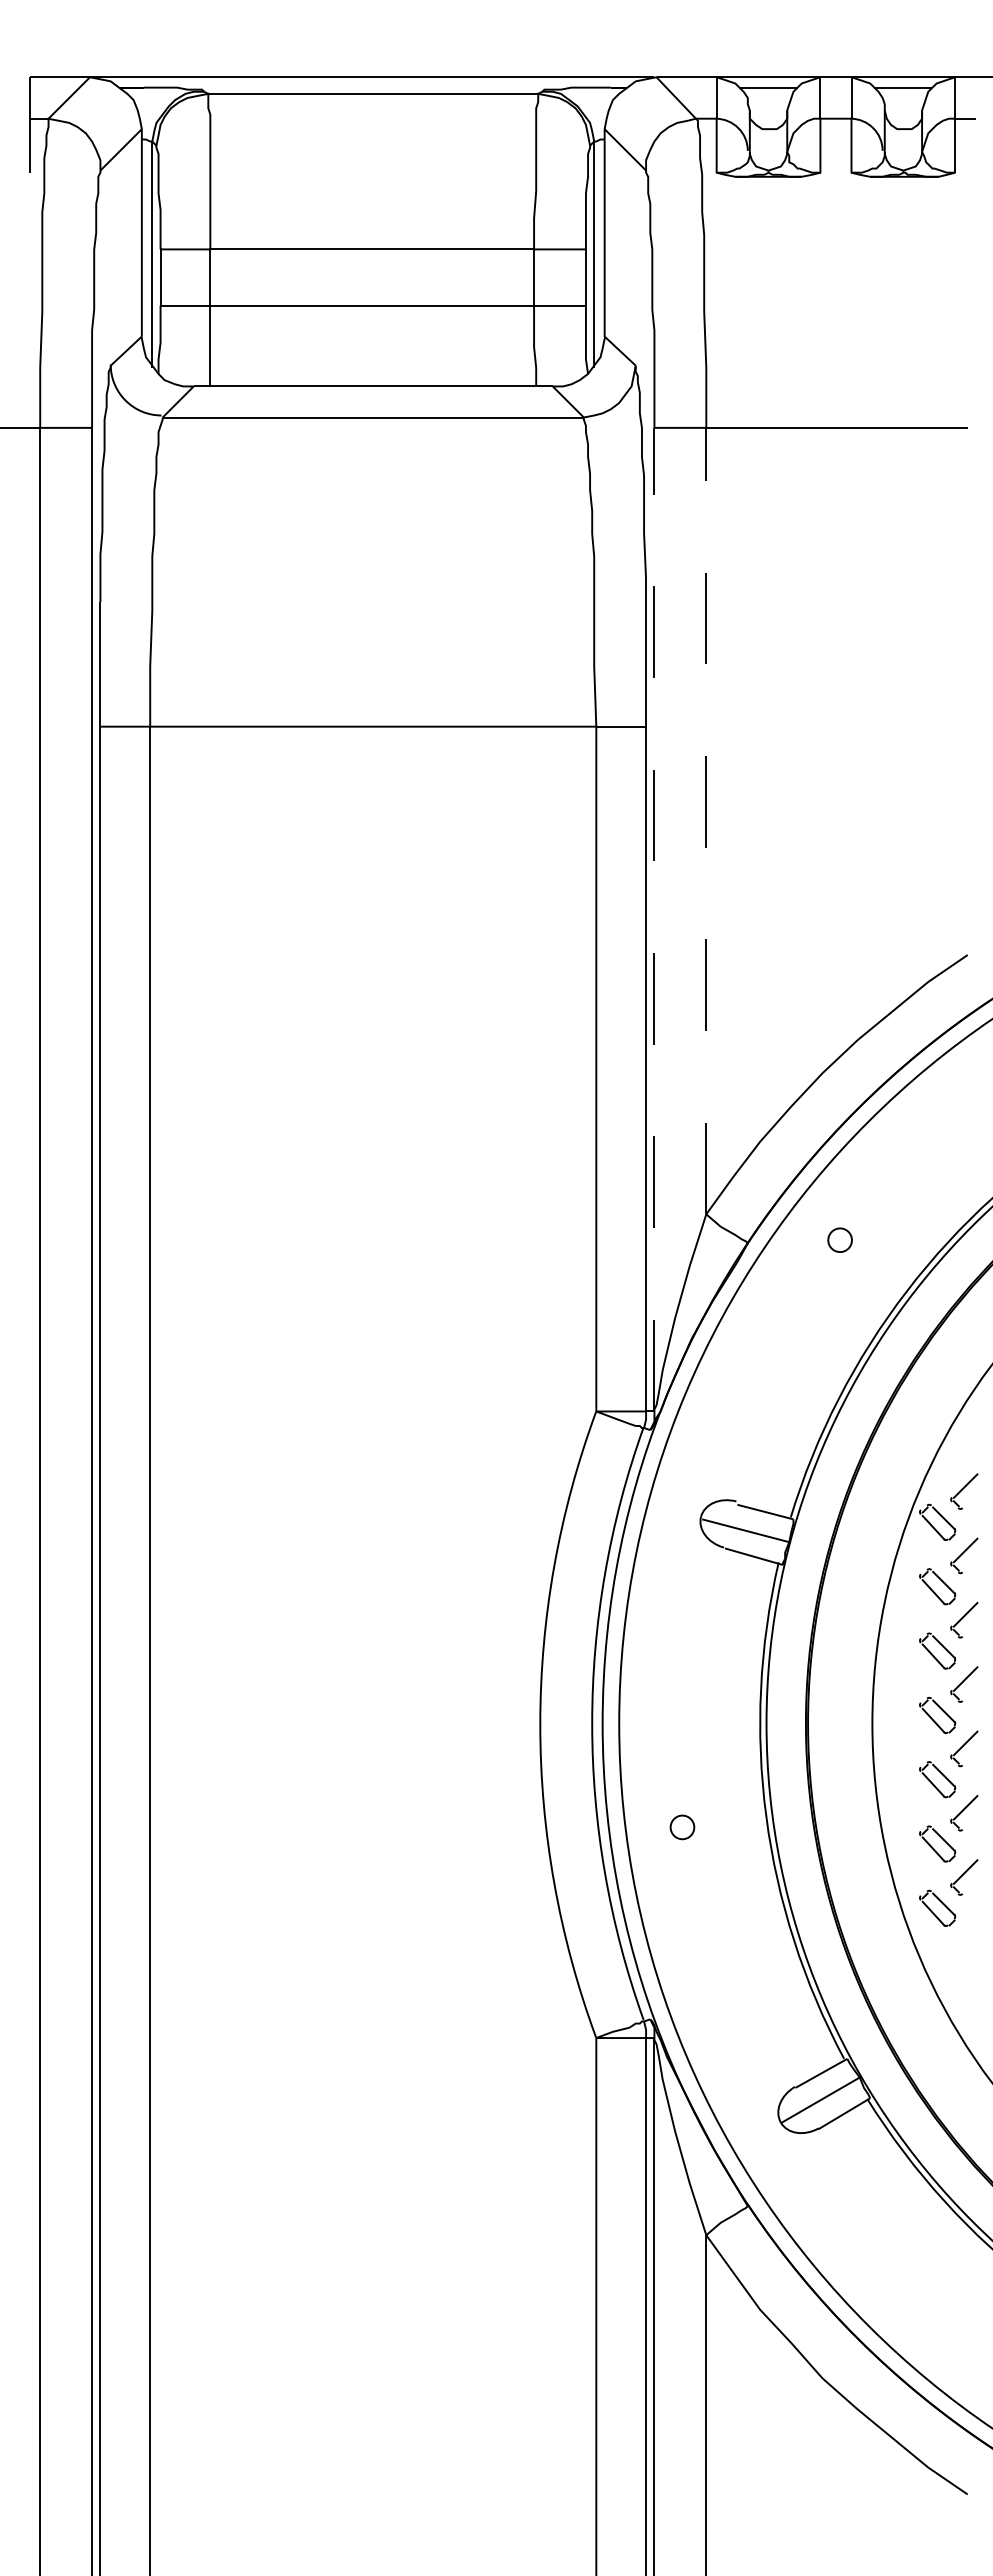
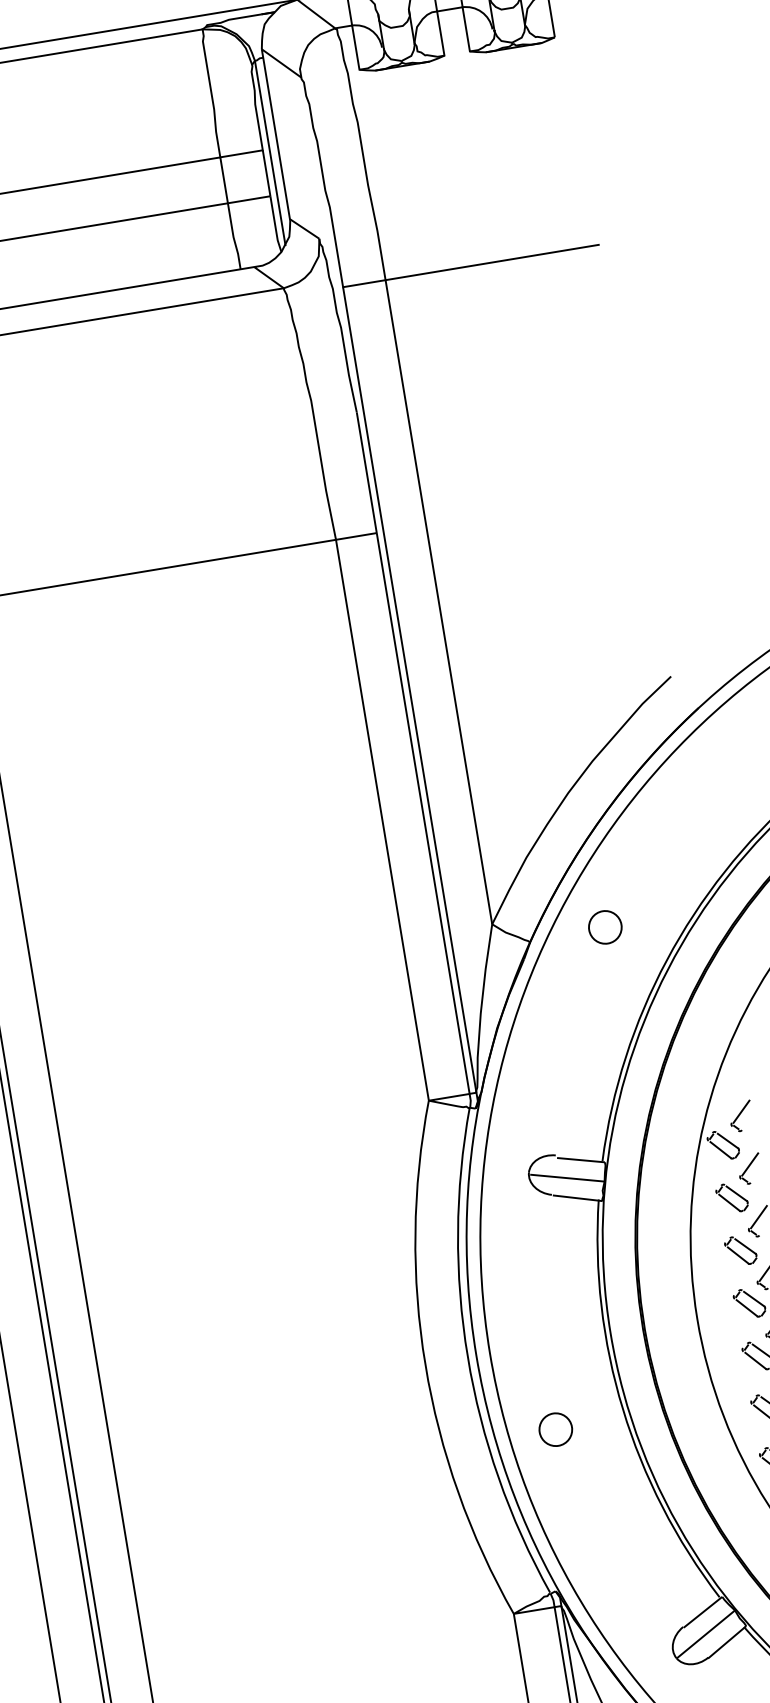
line: (706, 820) -> (438, 601), dashed -> solid
line: (654, 919) -> (409, 689), dashed -> solid
circle: (839, 1239) -> (604, 926), size x1.67
circle: (682, 1827) -> (555, 1429), size x1.67

